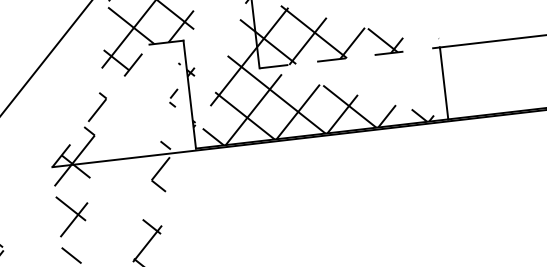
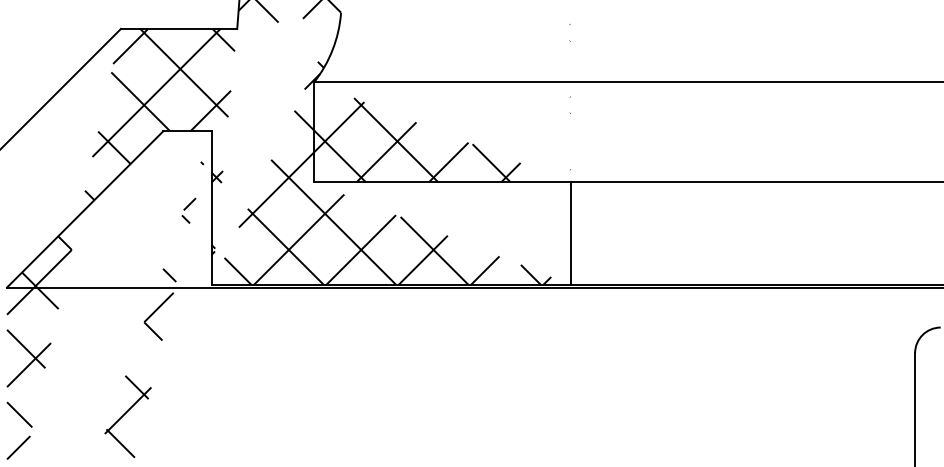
line: (349, 57) -> (442, 182), dashed -> solid
line: (101, 105) -> (85, 209), dashed -> solid

